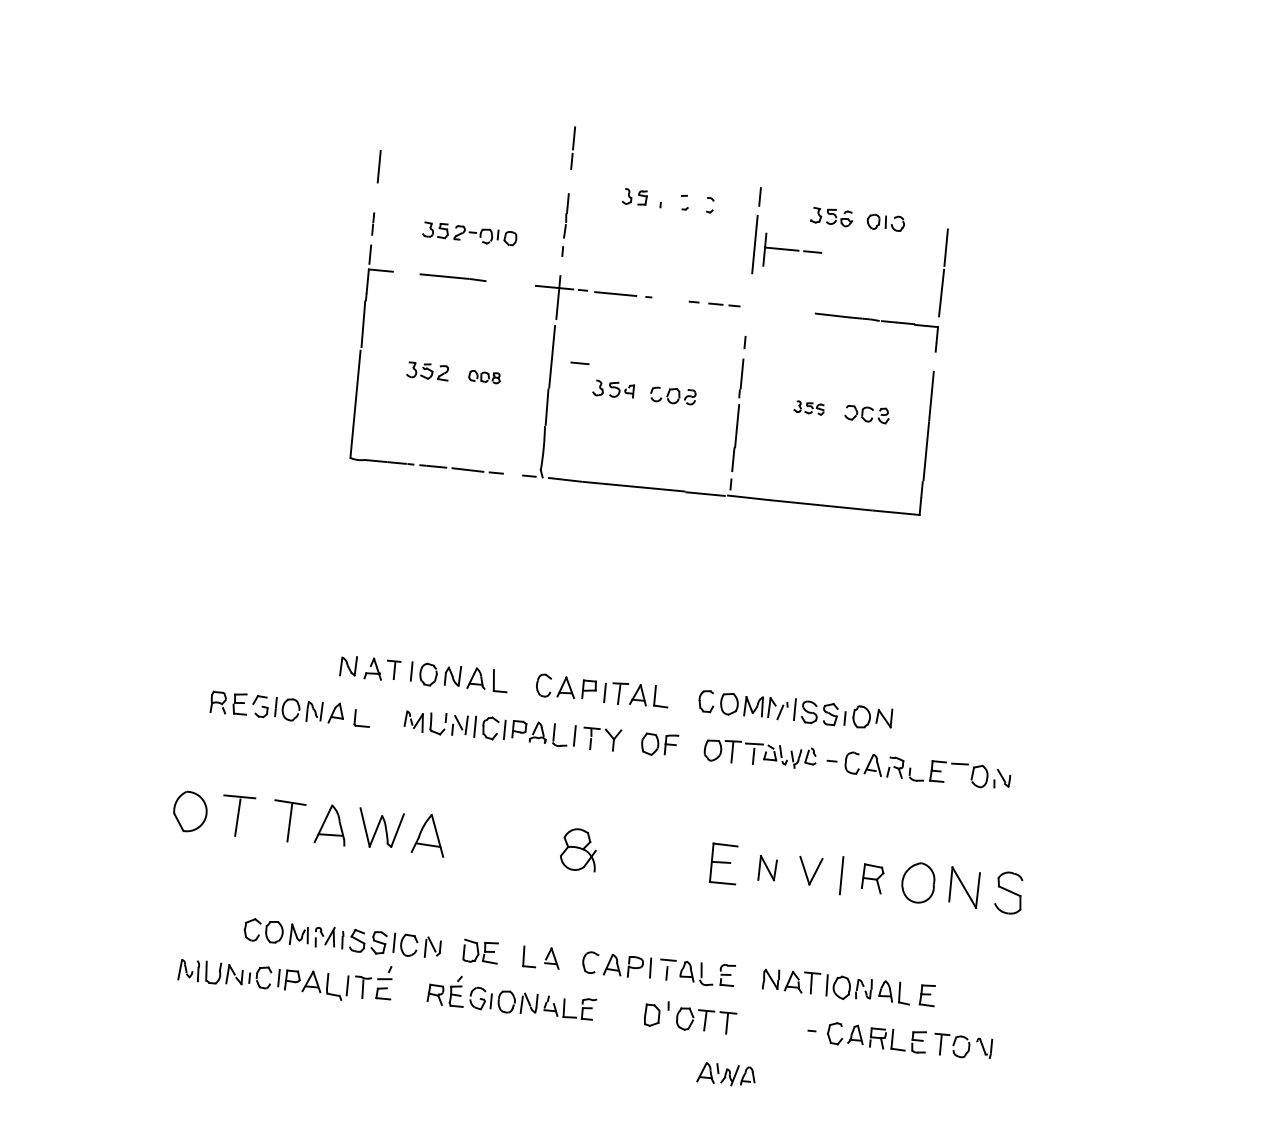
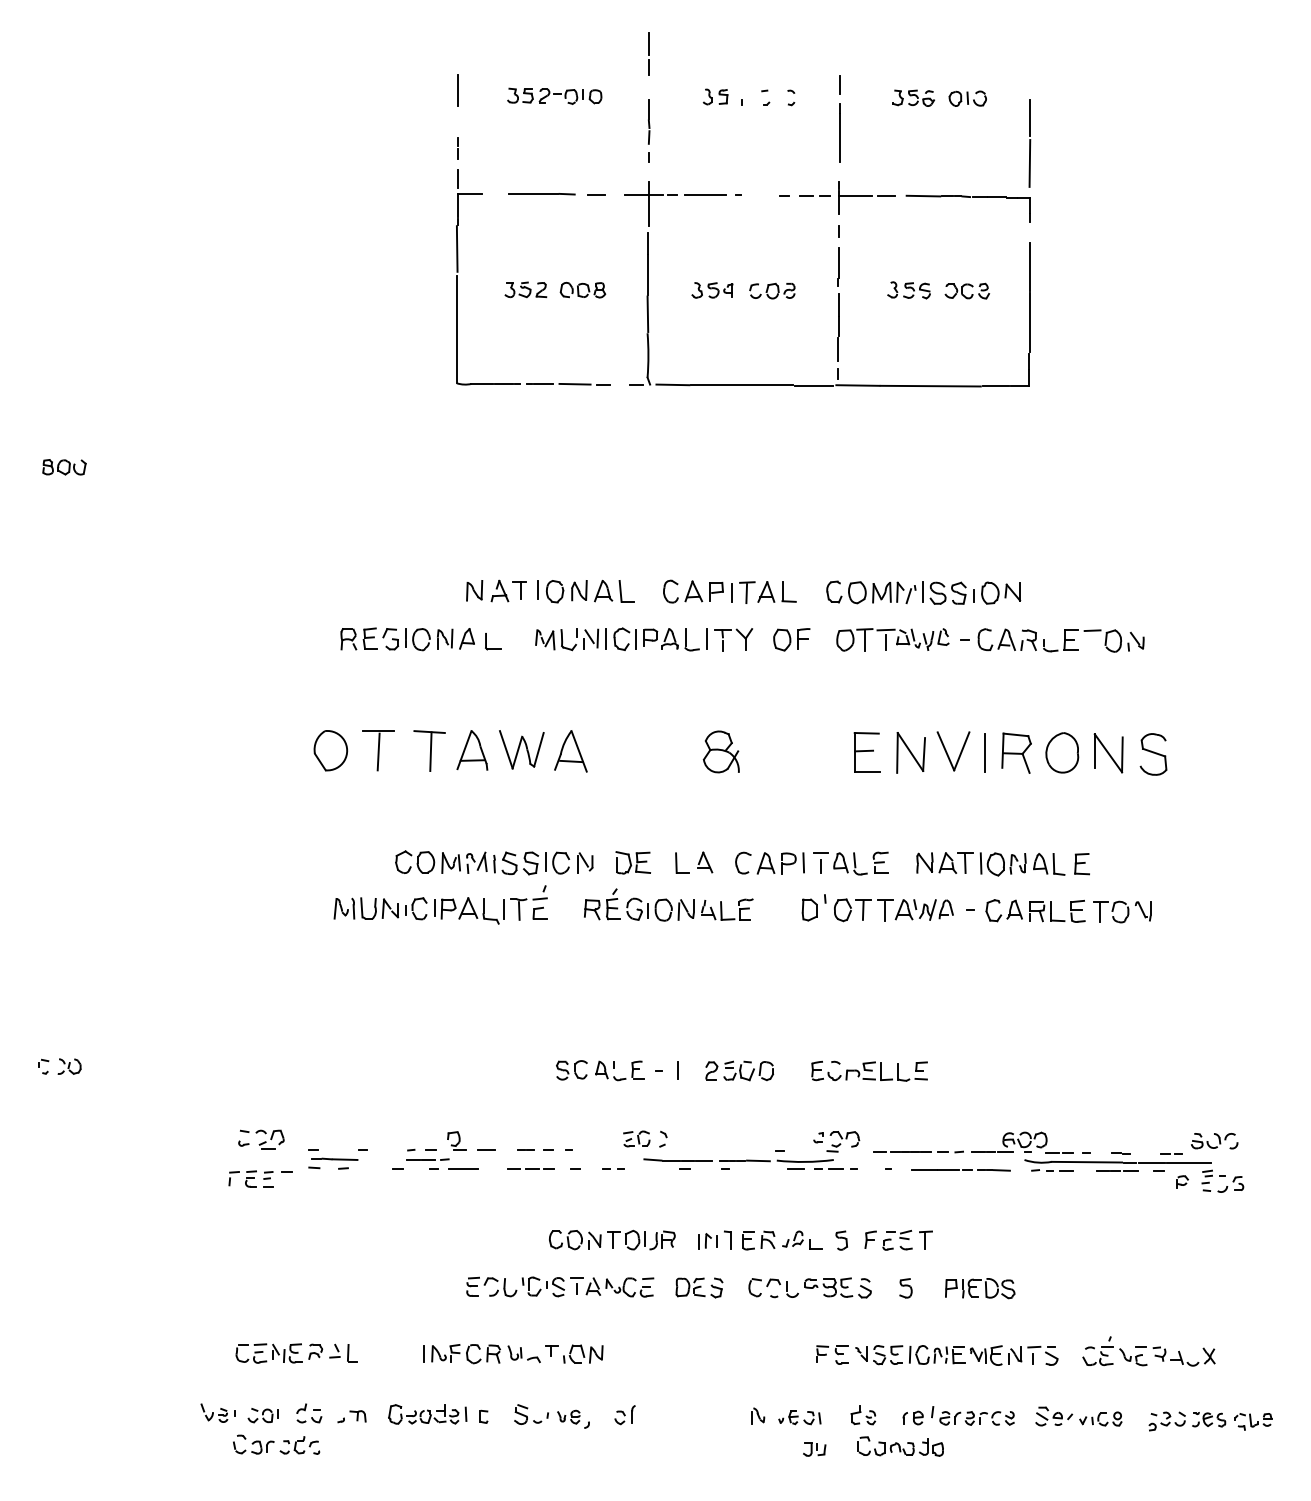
part: (469, 233) -> (554, 95), moved
part: (792, 251) -> (866, 197), moved
line: (579, 363) -> (596, 194), moved
part: (484, 376) -> (582, 289), size x1.43
part: (808, 408) -> (908, 290), size x1.43
part: (767, 868) -> (910, 752), size x1.67
part: (810, 871) -> (953, 751), size x1.43
part: (872, 878) -> (1016, 752), size x1.43
part: (725, 1074) -> (923, 909), moved

